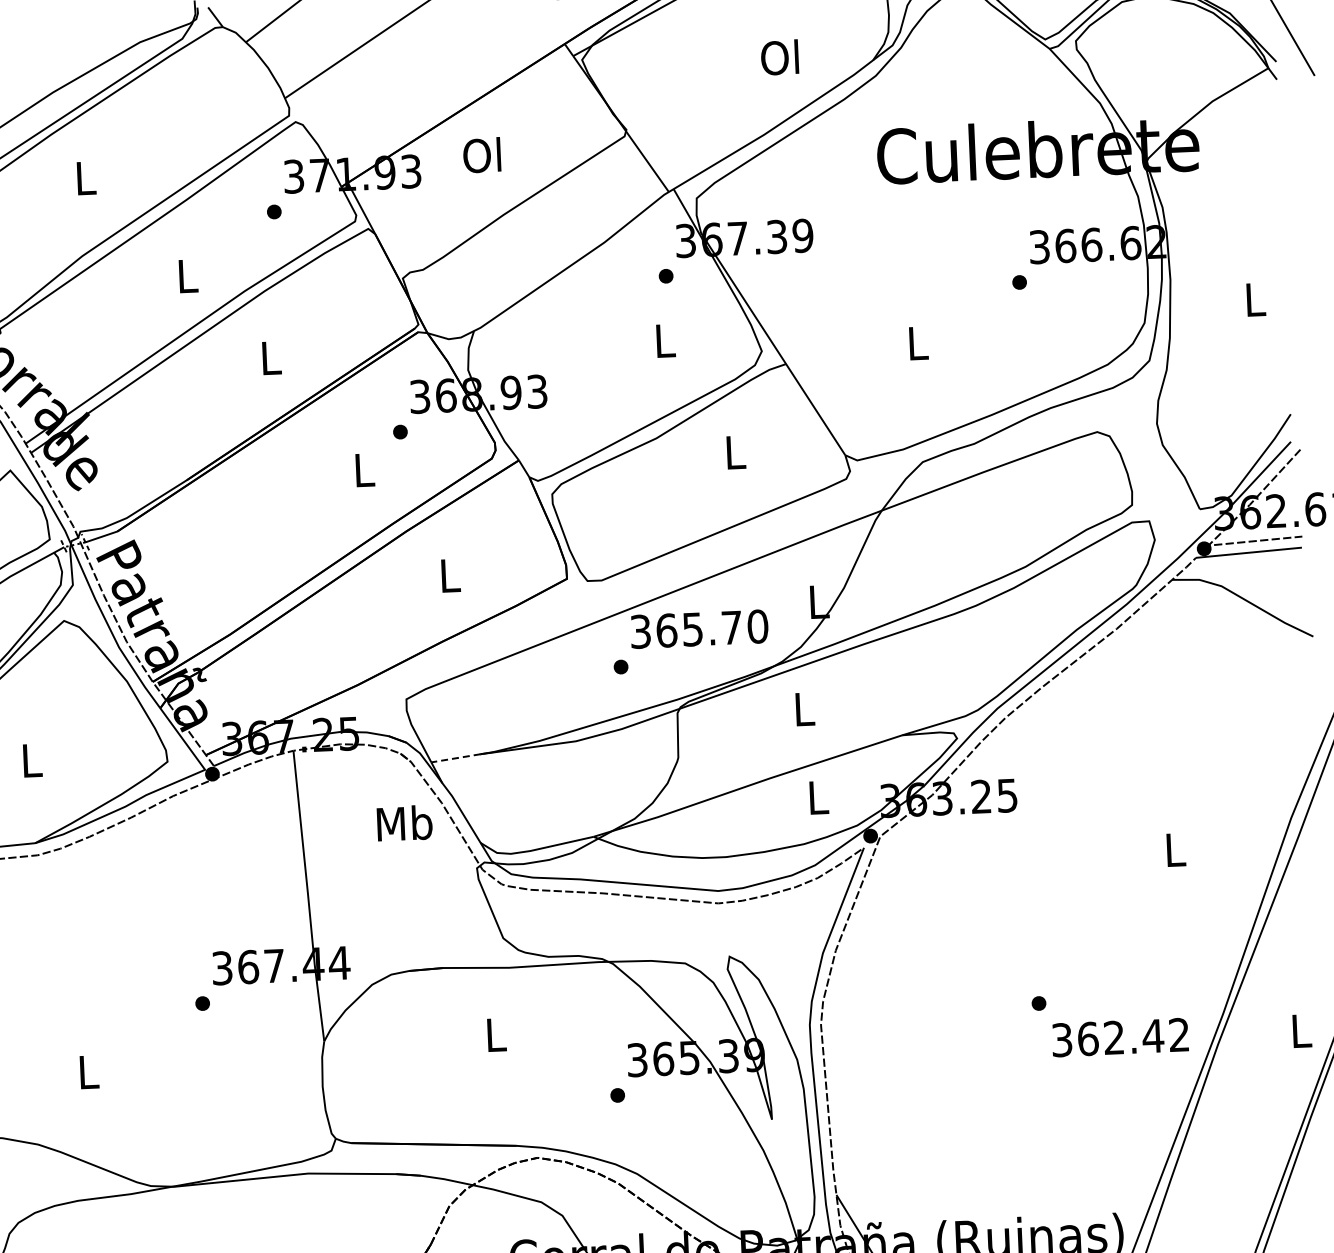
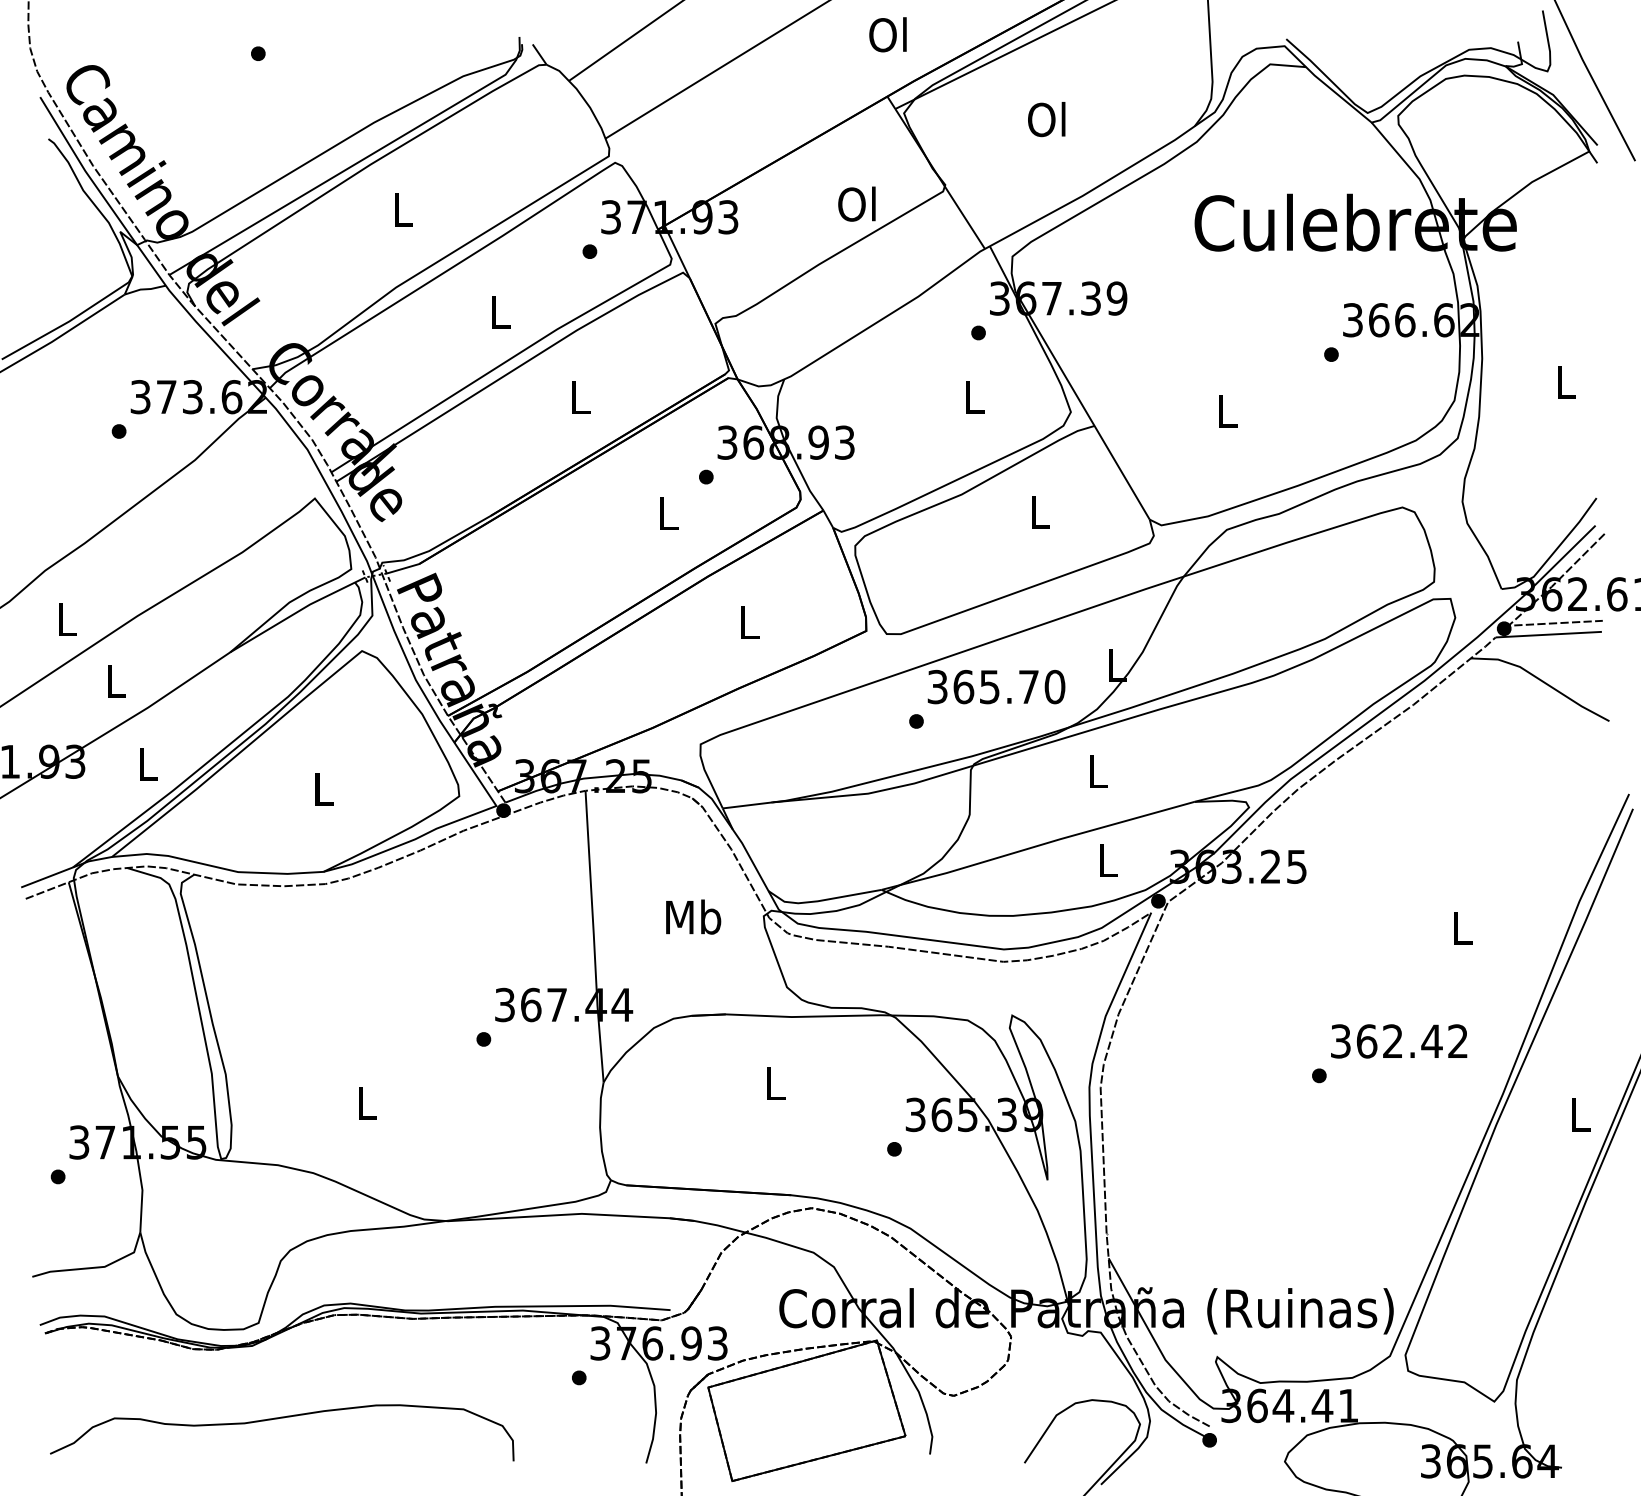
text: (779, 57) -> (1046, 119), moved
text: (481, 154) -> (856, 203), moved
line: (455, 758) -> (747, 805), dashed -> solid
text: (404, 822) -> (693, 916), moved
text: (1120, 1037) -> (1399, 1041), moved

